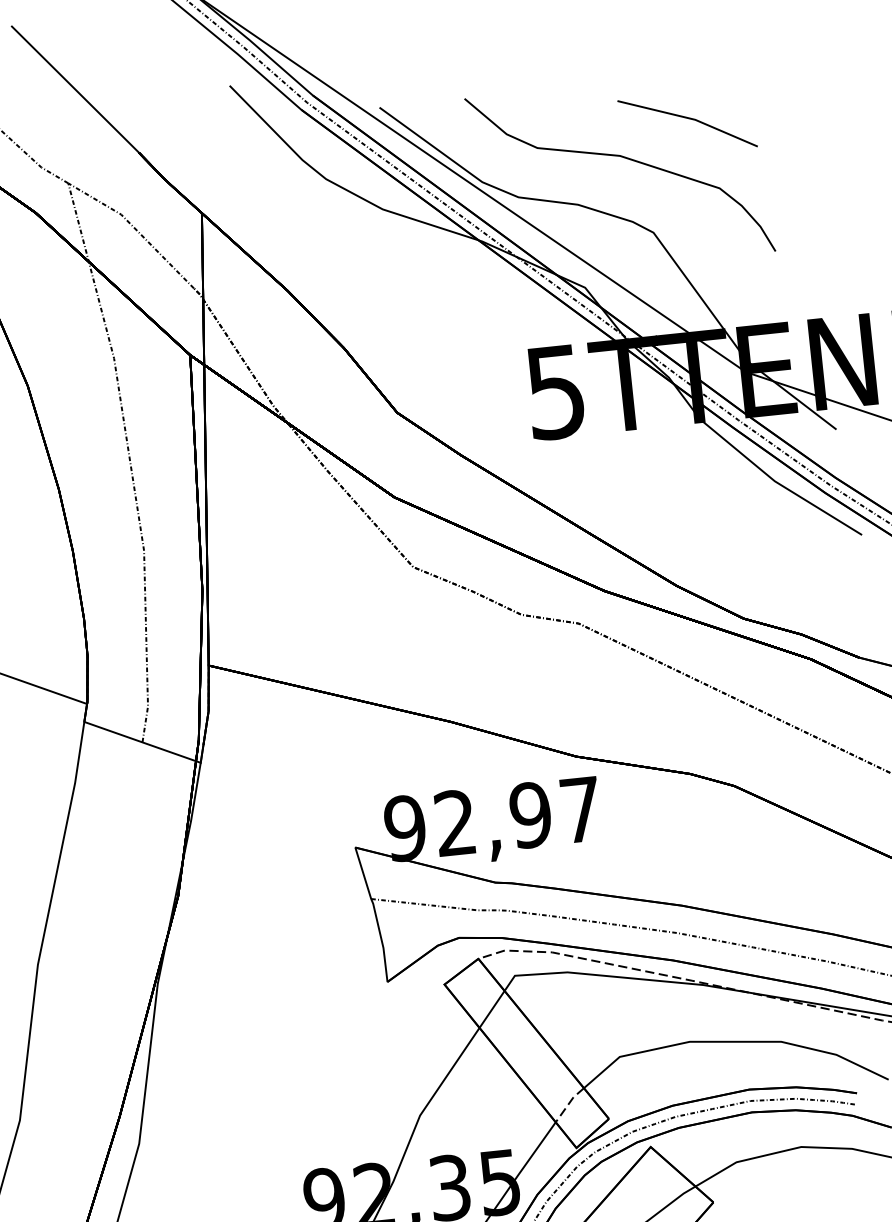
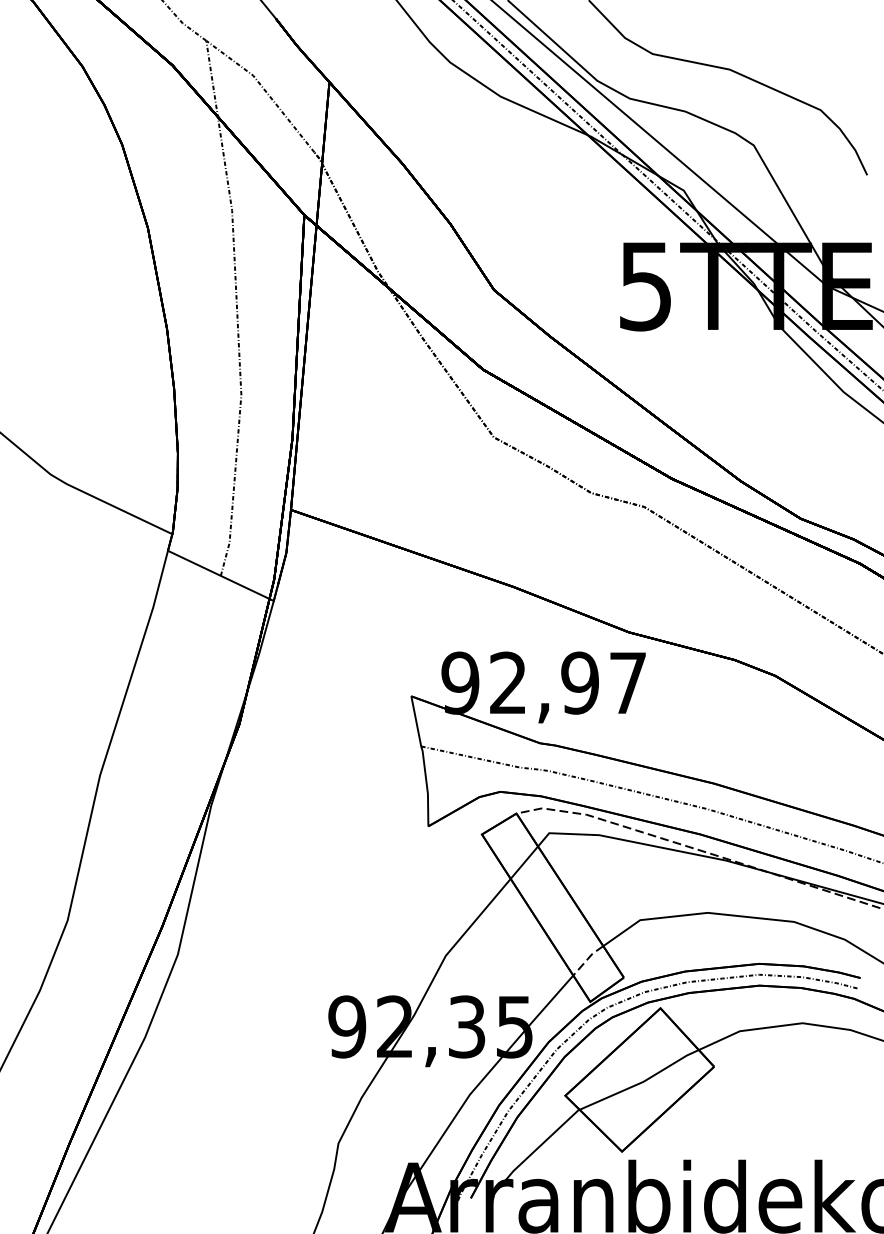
line: (686, 119) -> (796, 41), removed

